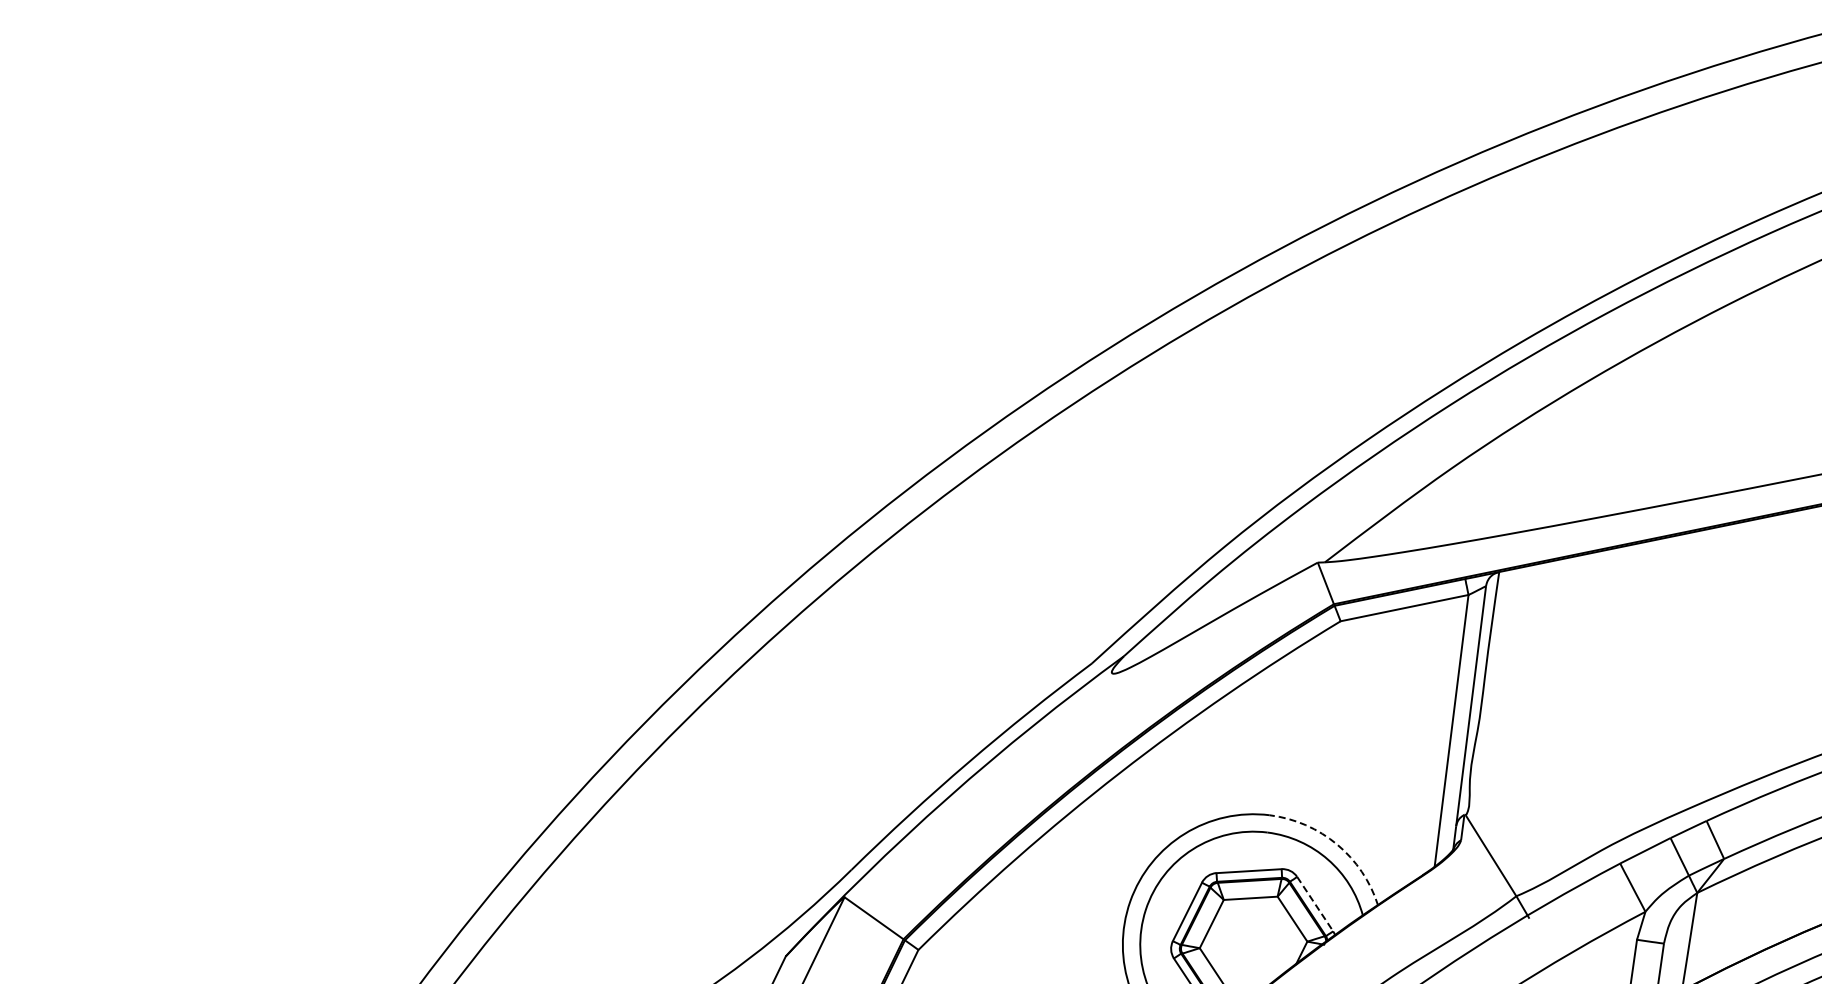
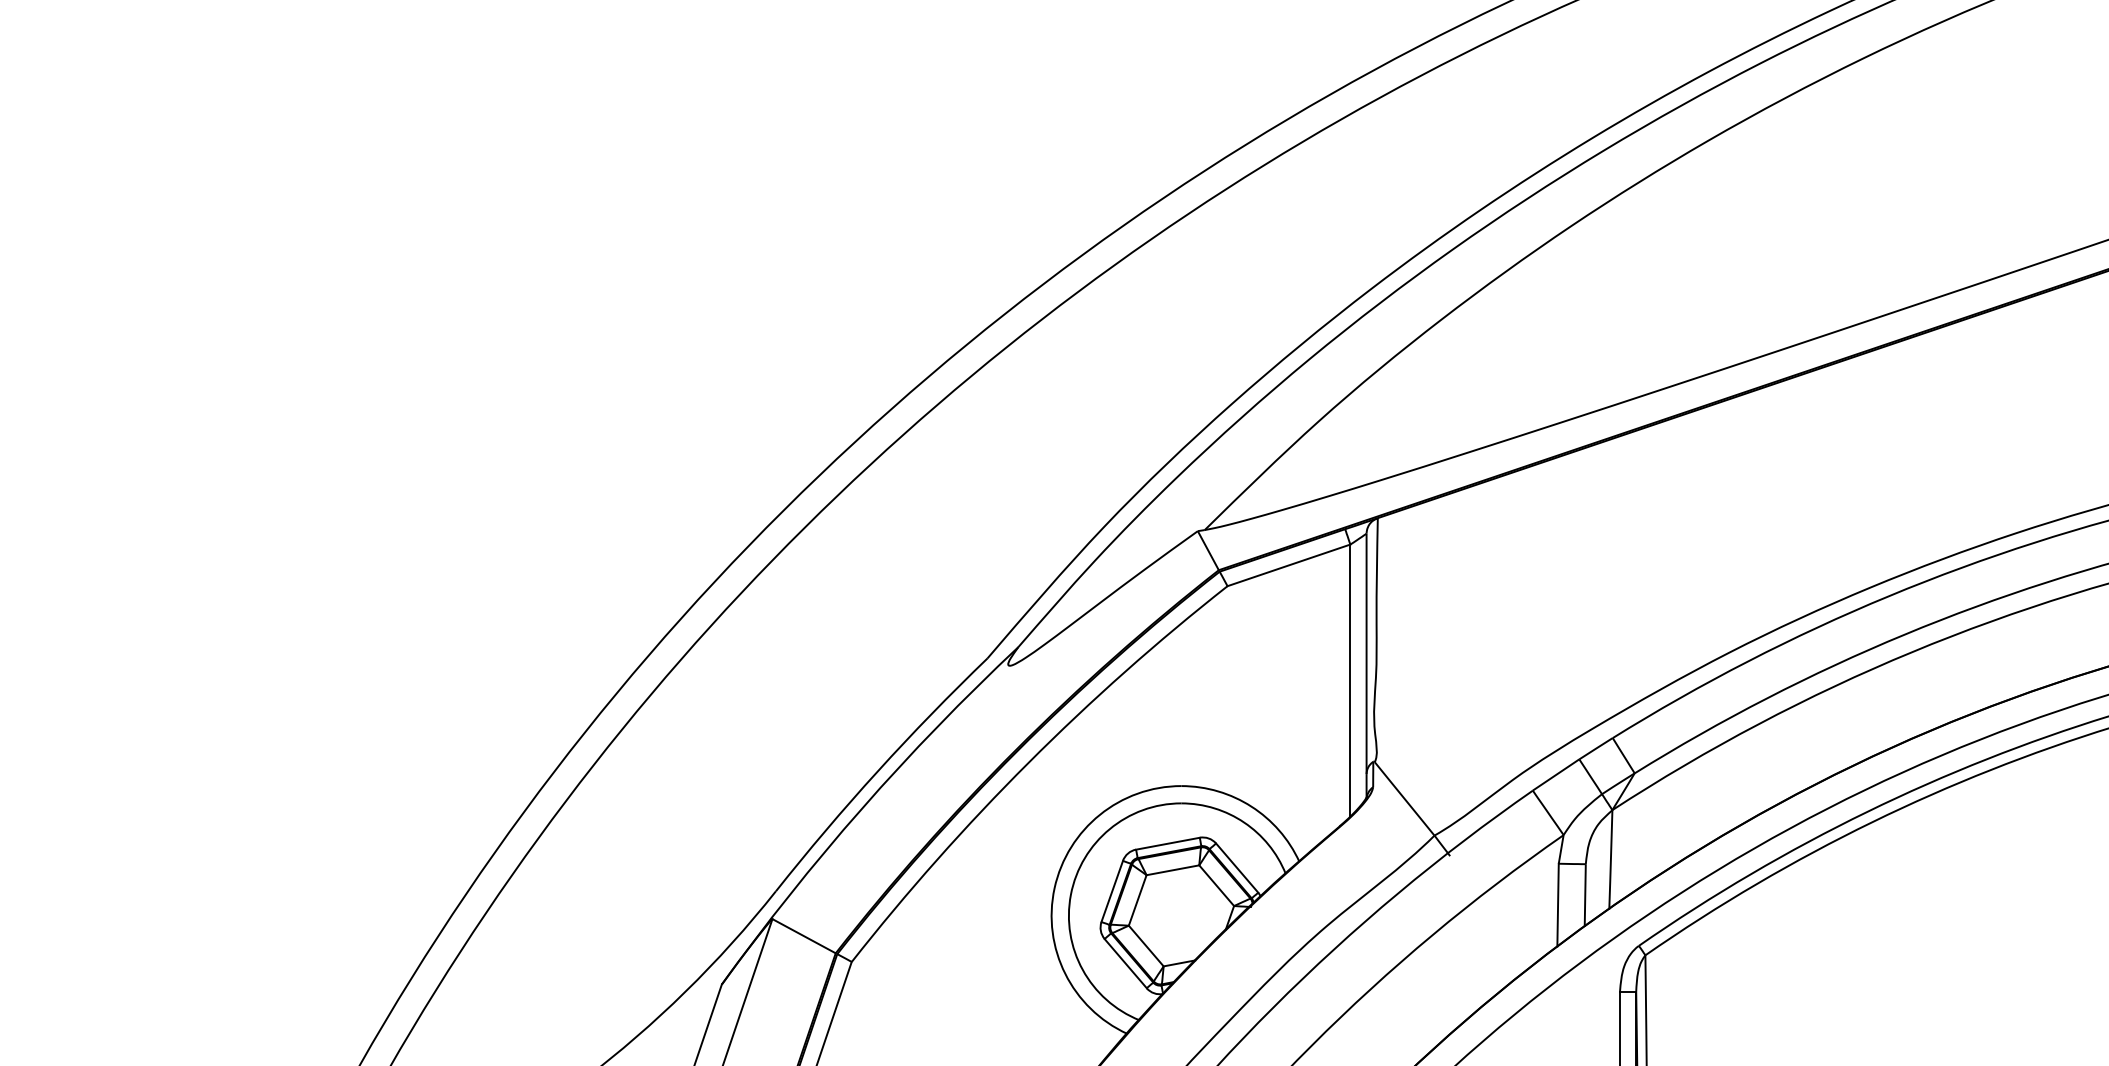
arc: (1337, 844) -> (1251, 806), dashed -> solid
line: (1315, 904) -> (1237, 868), dashed -> solid

